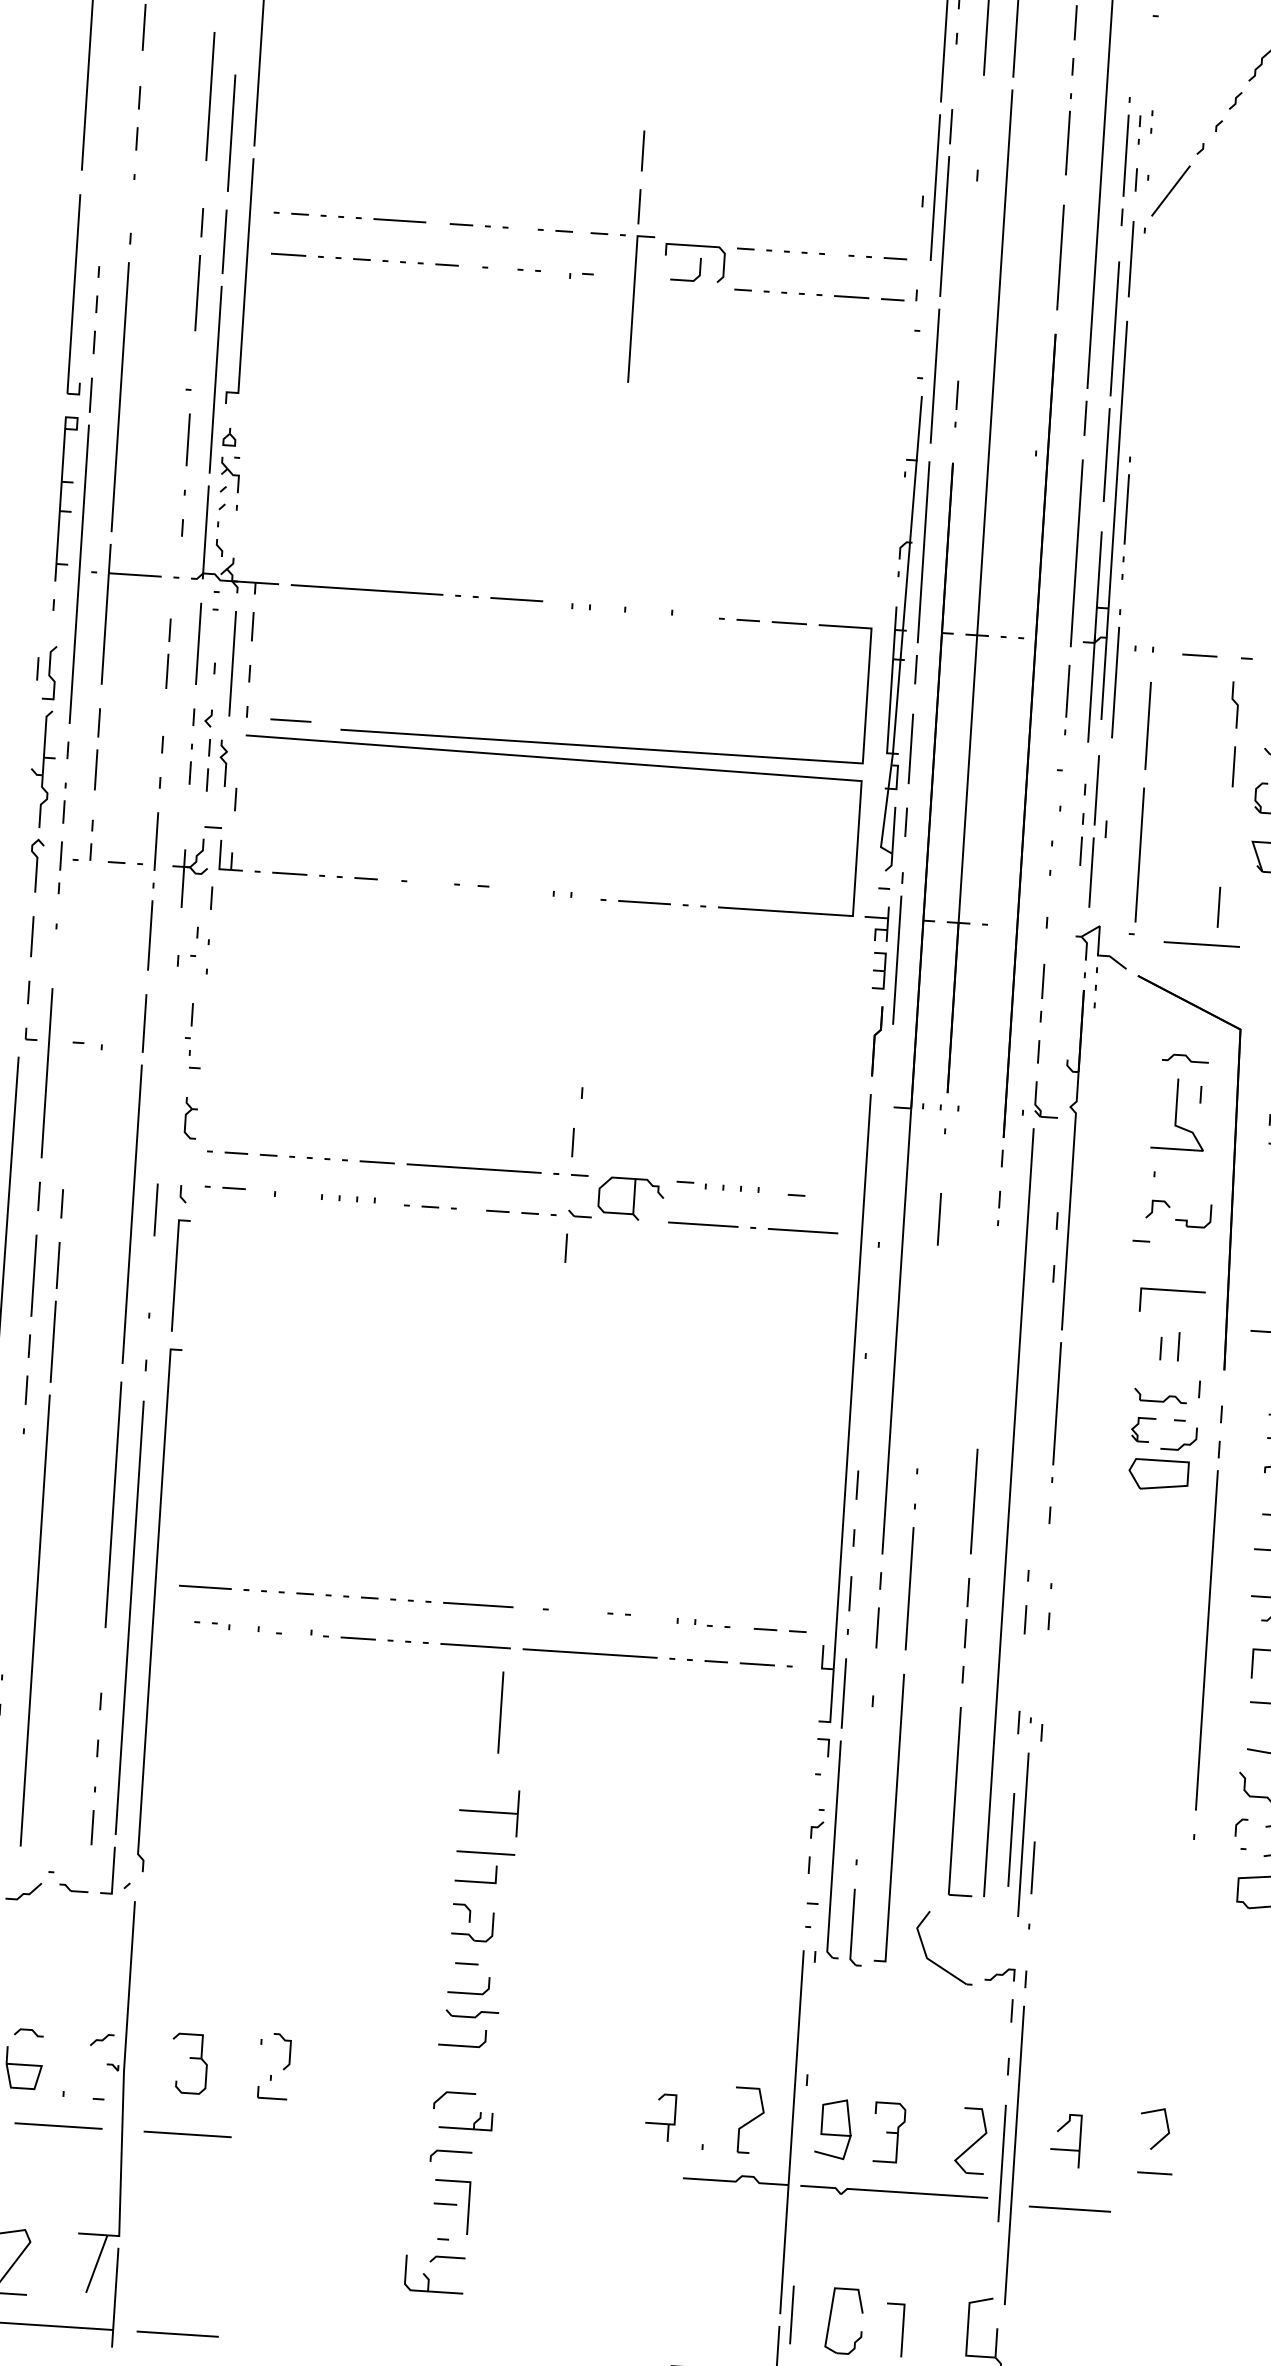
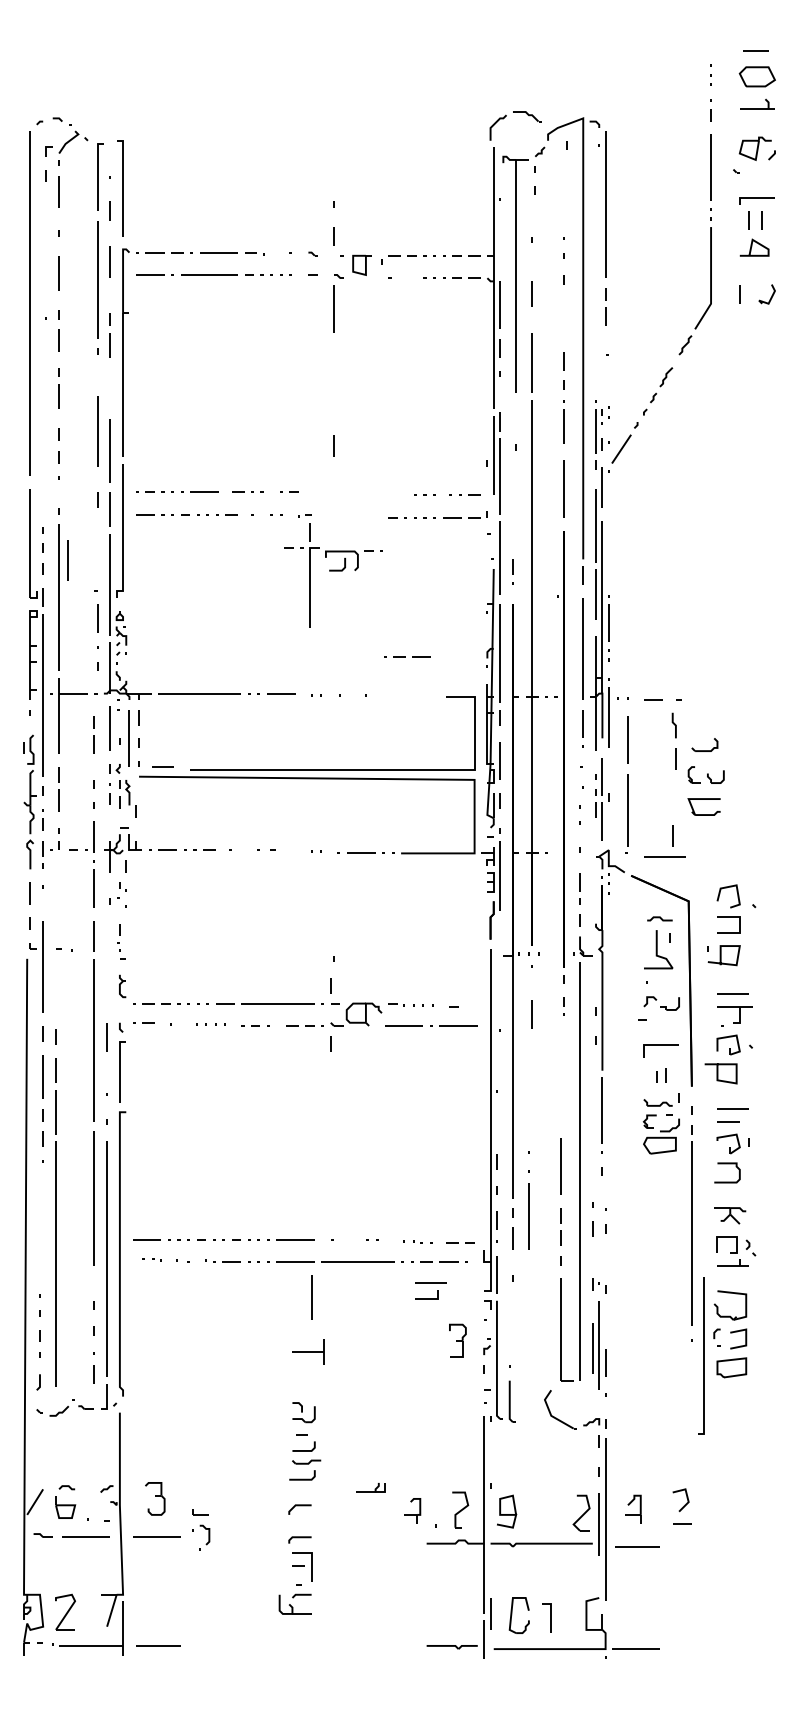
part: (677, 288) -> (333, 575), moved
line: (197, 292) -> (67, 560), moved
line: (759, 620) -> (405, 656), moved
line: (894, 1817) -> (703, 1355), moved
part: (484, 1853) -> (430, 1283), moved
part: (288, 2056) -> (208, 1537), moved
part: (465, 2119) -> (370, 1487), moved
part: (888, 2132) -> (457, 1340), moved

